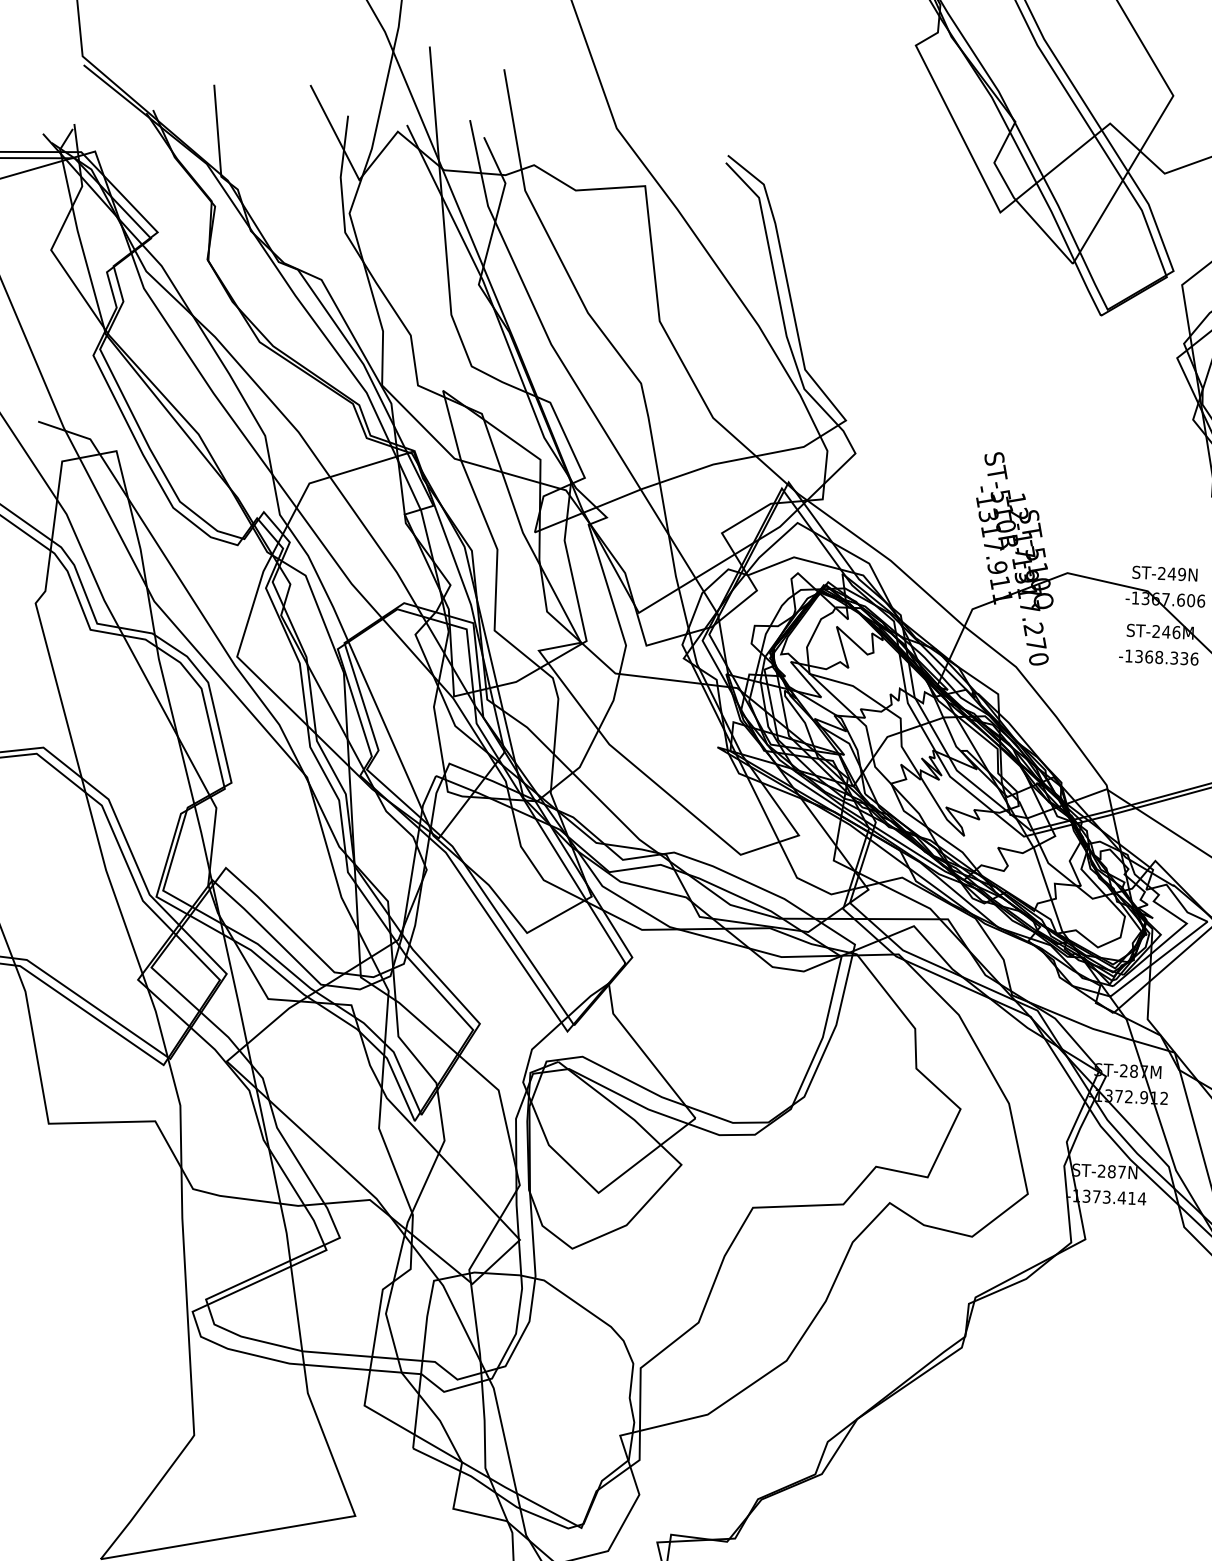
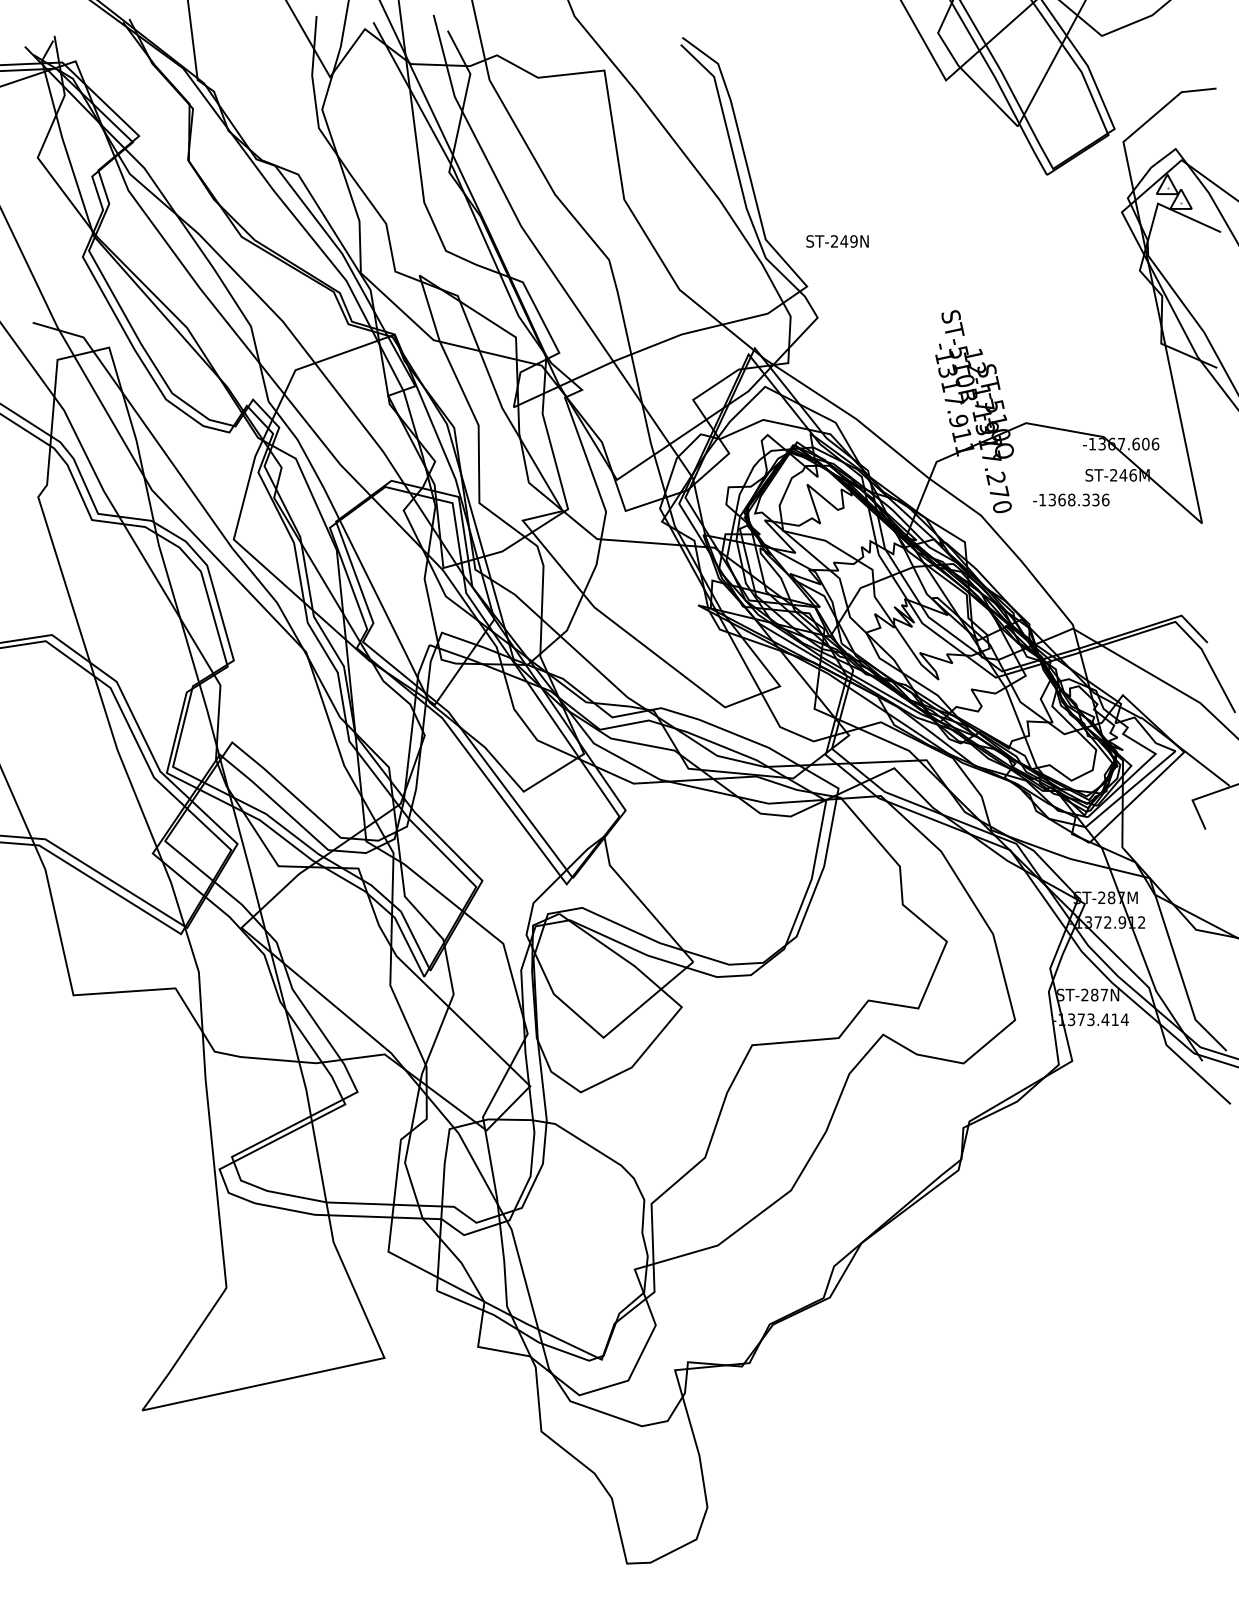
text: (1164, 573) -> (837, 241), moved
text: (1159, 656) -> (1071, 499), moved

